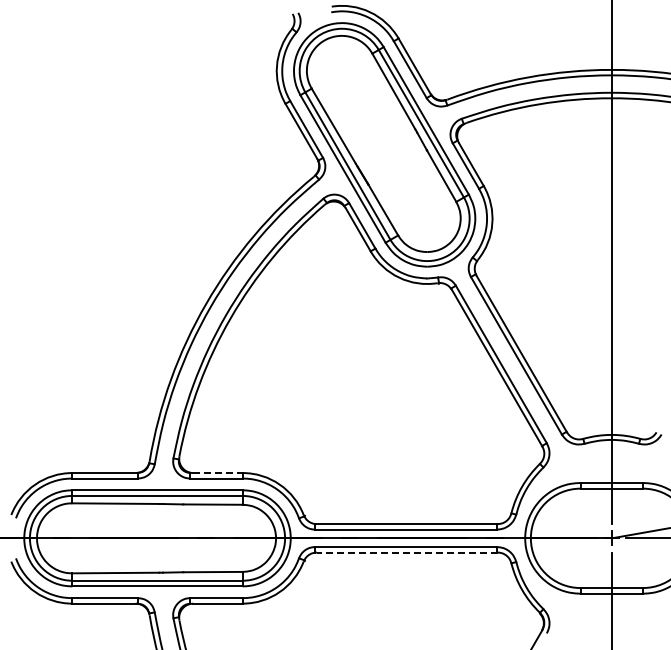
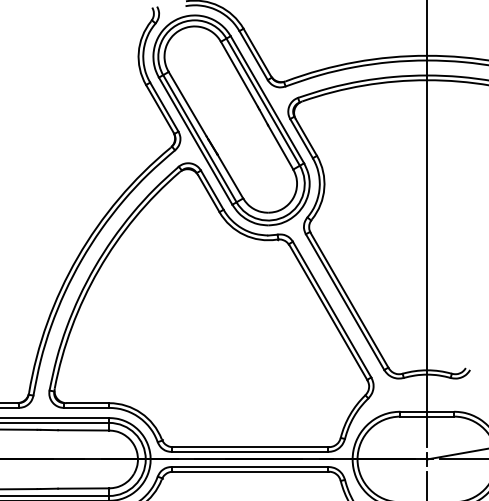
line: (218, 473) -> (88, 403), dashed -> solid
line: (406, 552) -> (250, 471), dashed -> solid

